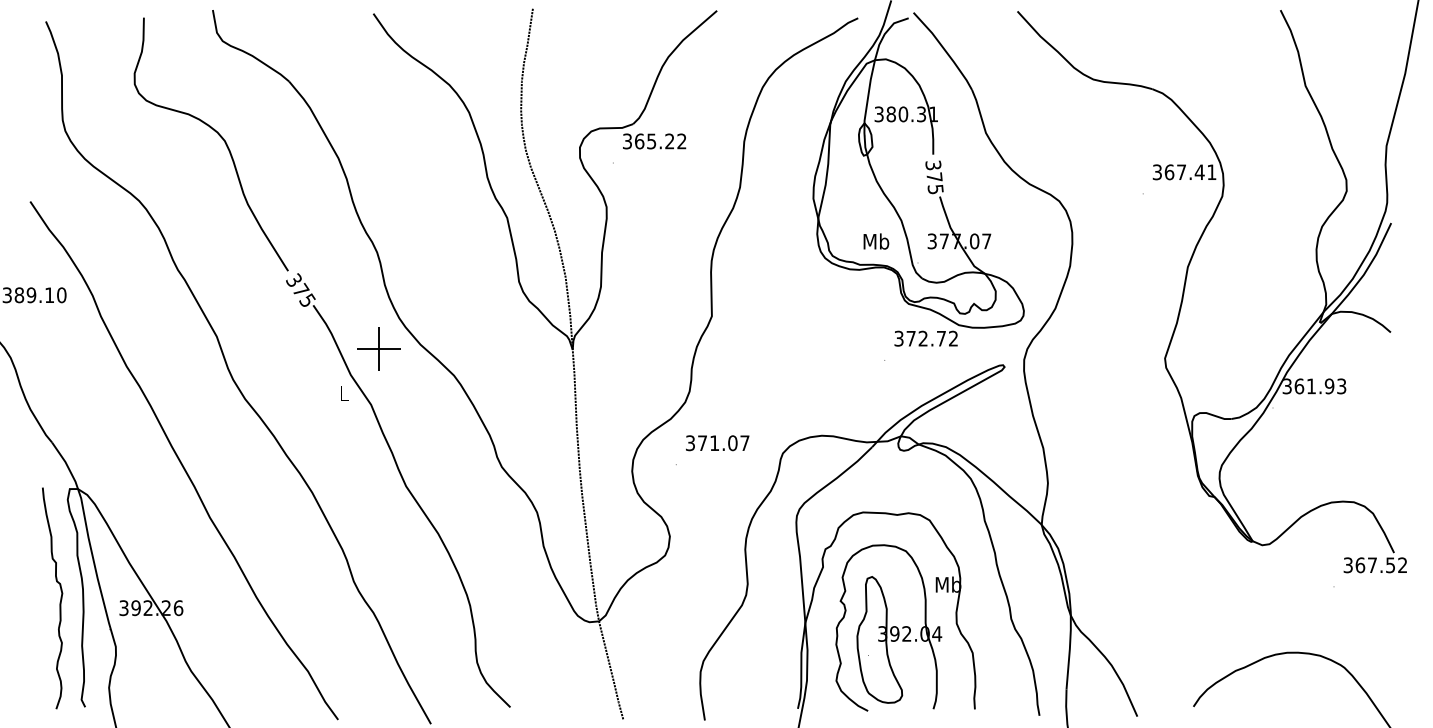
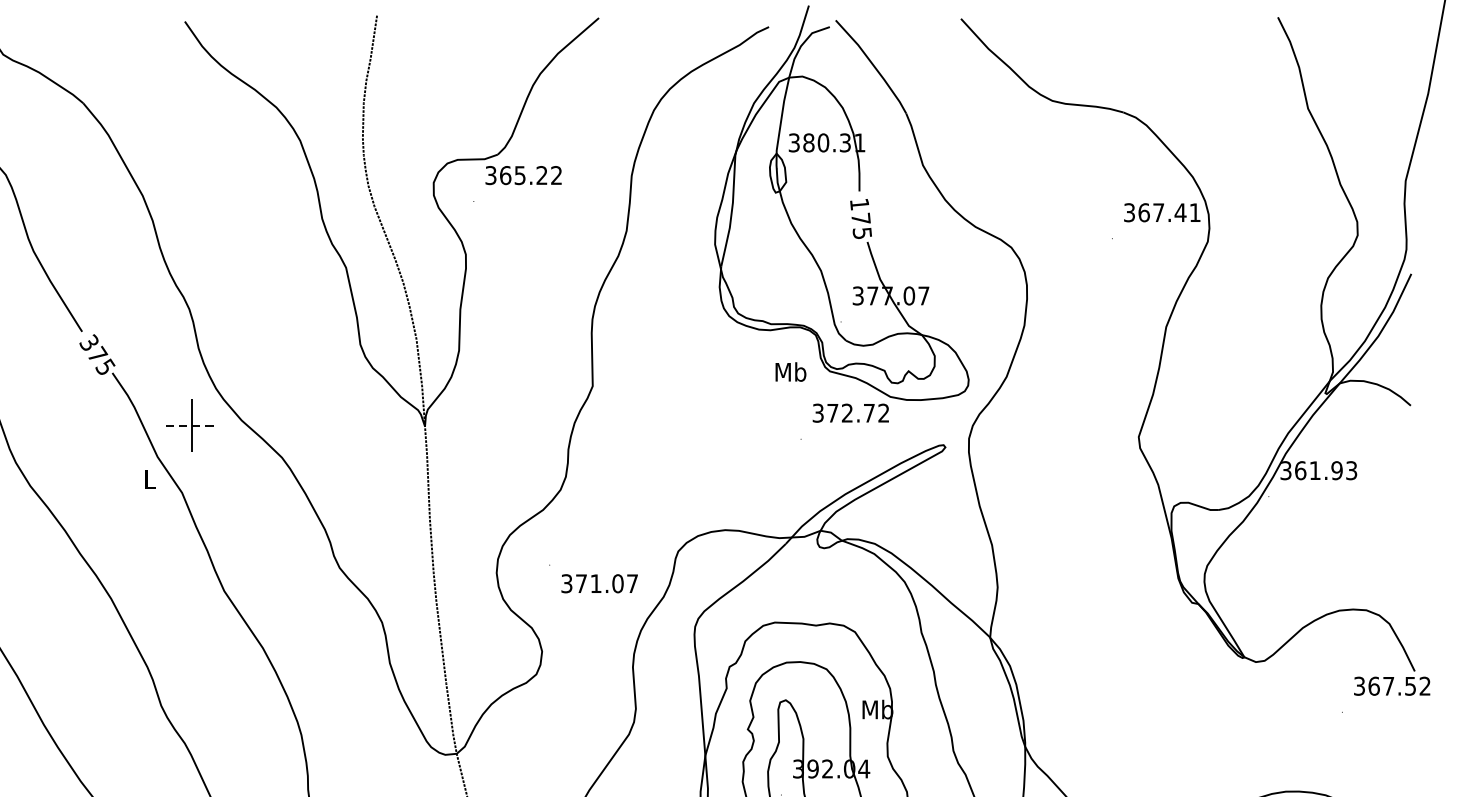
text: (933, 165) -> (859, 204), 375 -> 175
text: (876, 241) -> (791, 371), moved
line: (379, 348) -> (192, 425), solid -> dashed
text: (717, 443) -> (599, 584), moved

